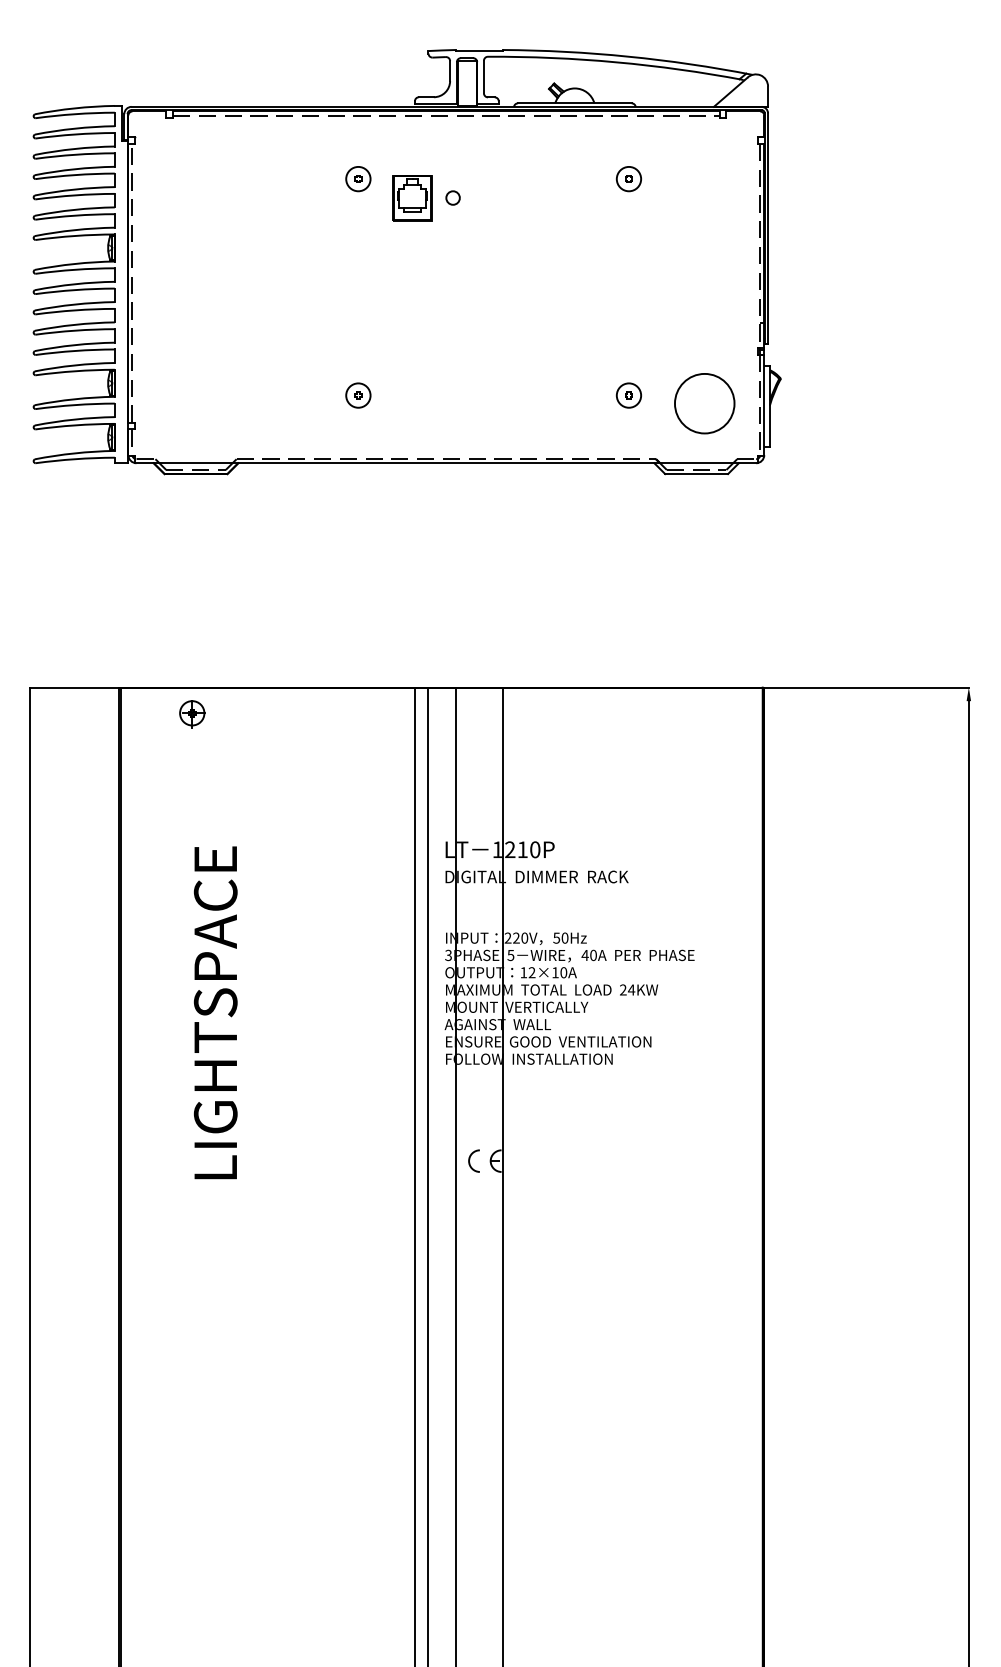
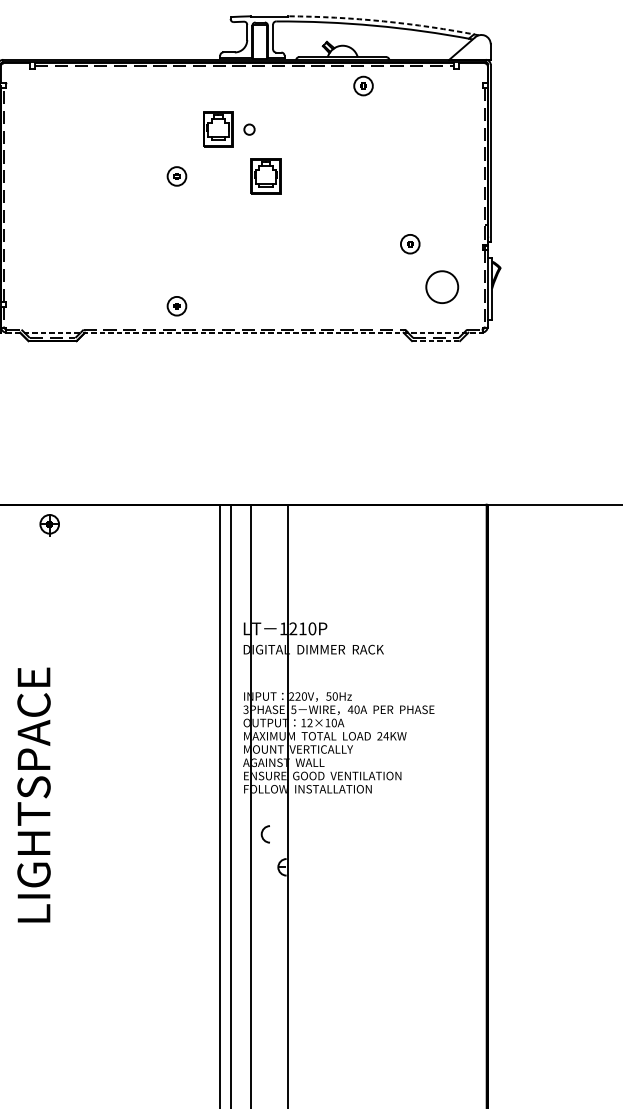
arc: (628, 56) -> (383, 21), solid -> dashed
part: (358, 179) -> (177, 176), moved
part: (628, 179) -> (363, 86), moved
part: (474, 259) -> (265, 176), added
part: (358, 395) -> (177, 306), moved
part: (628, 395) -> (409, 244), moved
circle: (704, 403) -> (442, 287), size x0.7
line: (446, 463) -> (244, 332), solid -> dashed
line: (697, 474) -> (436, 341), solid -> dashed
text: (215, 1012) -> (33, 794), moved
curve: (470, 1159) -> (262, 833), moved

